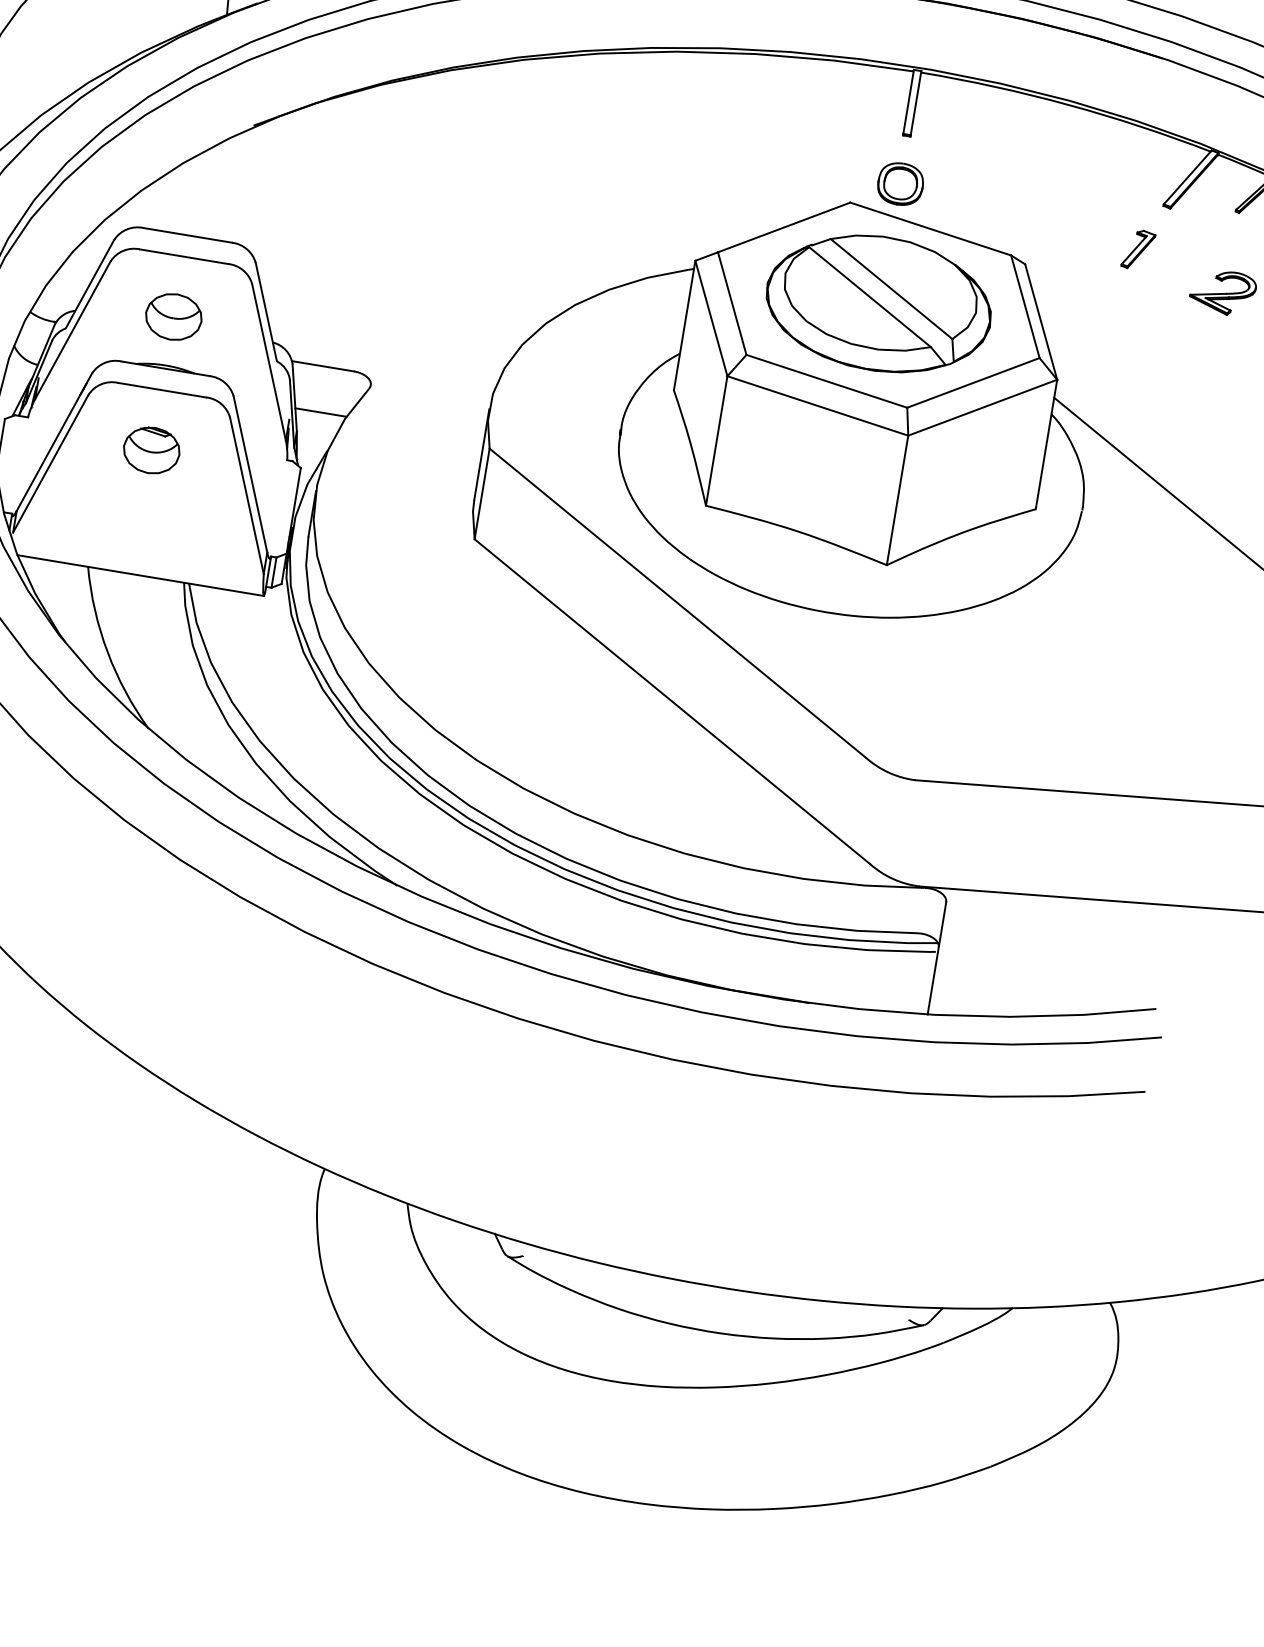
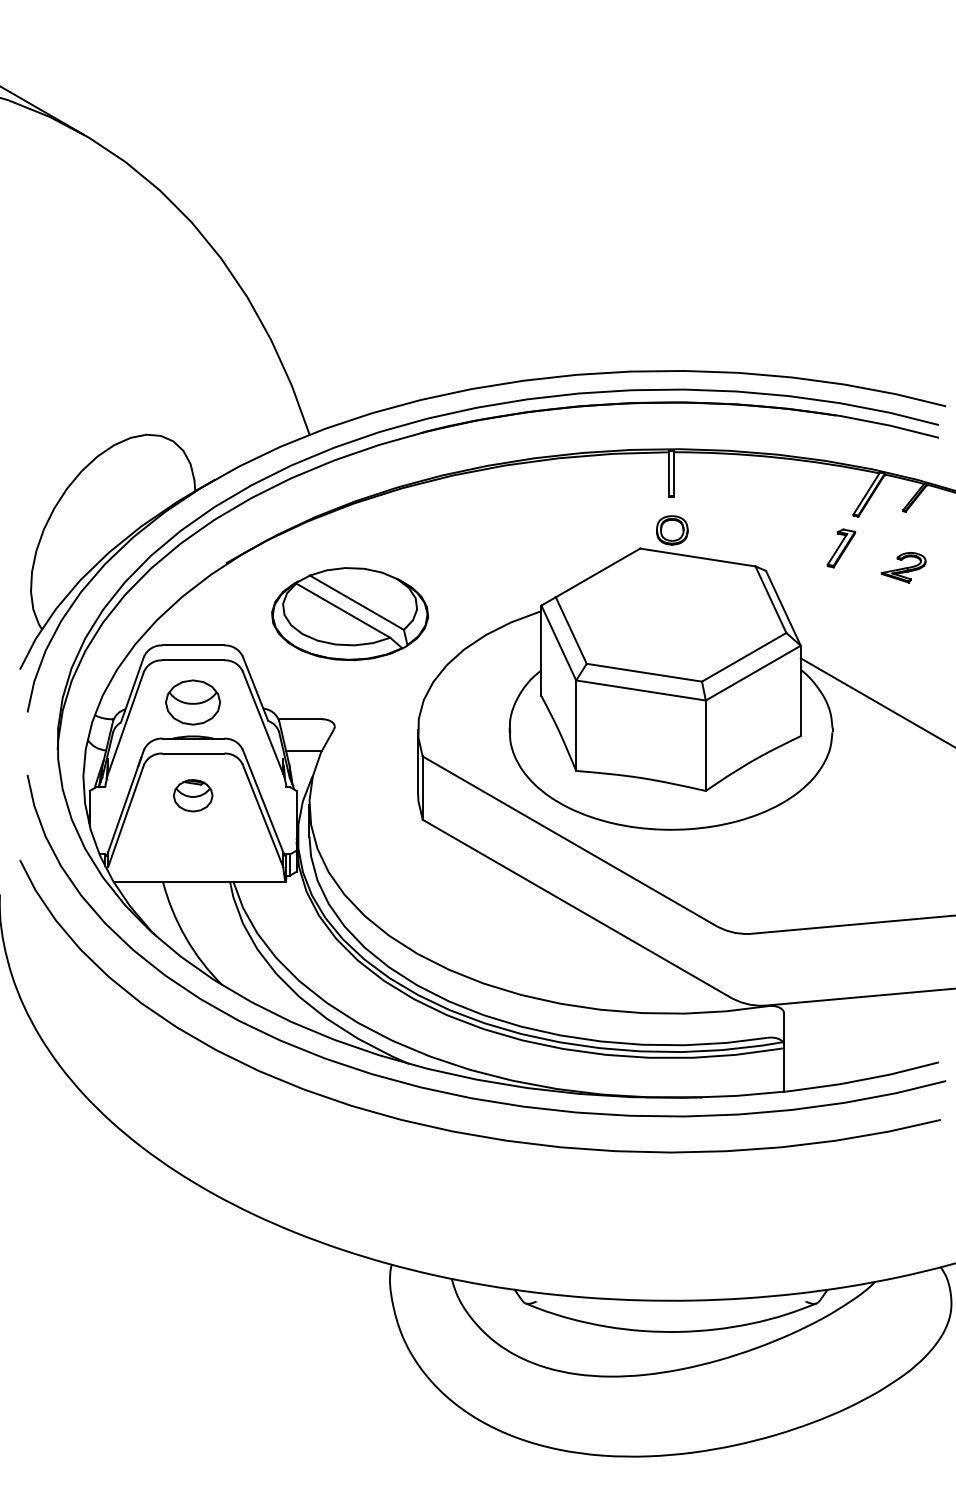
part: (1138, 248) -> (841, 547), size x1.4
part: (878, 304) -> (349, 614), moved
part: (174, 317) -> (193, 702), size x1.4

